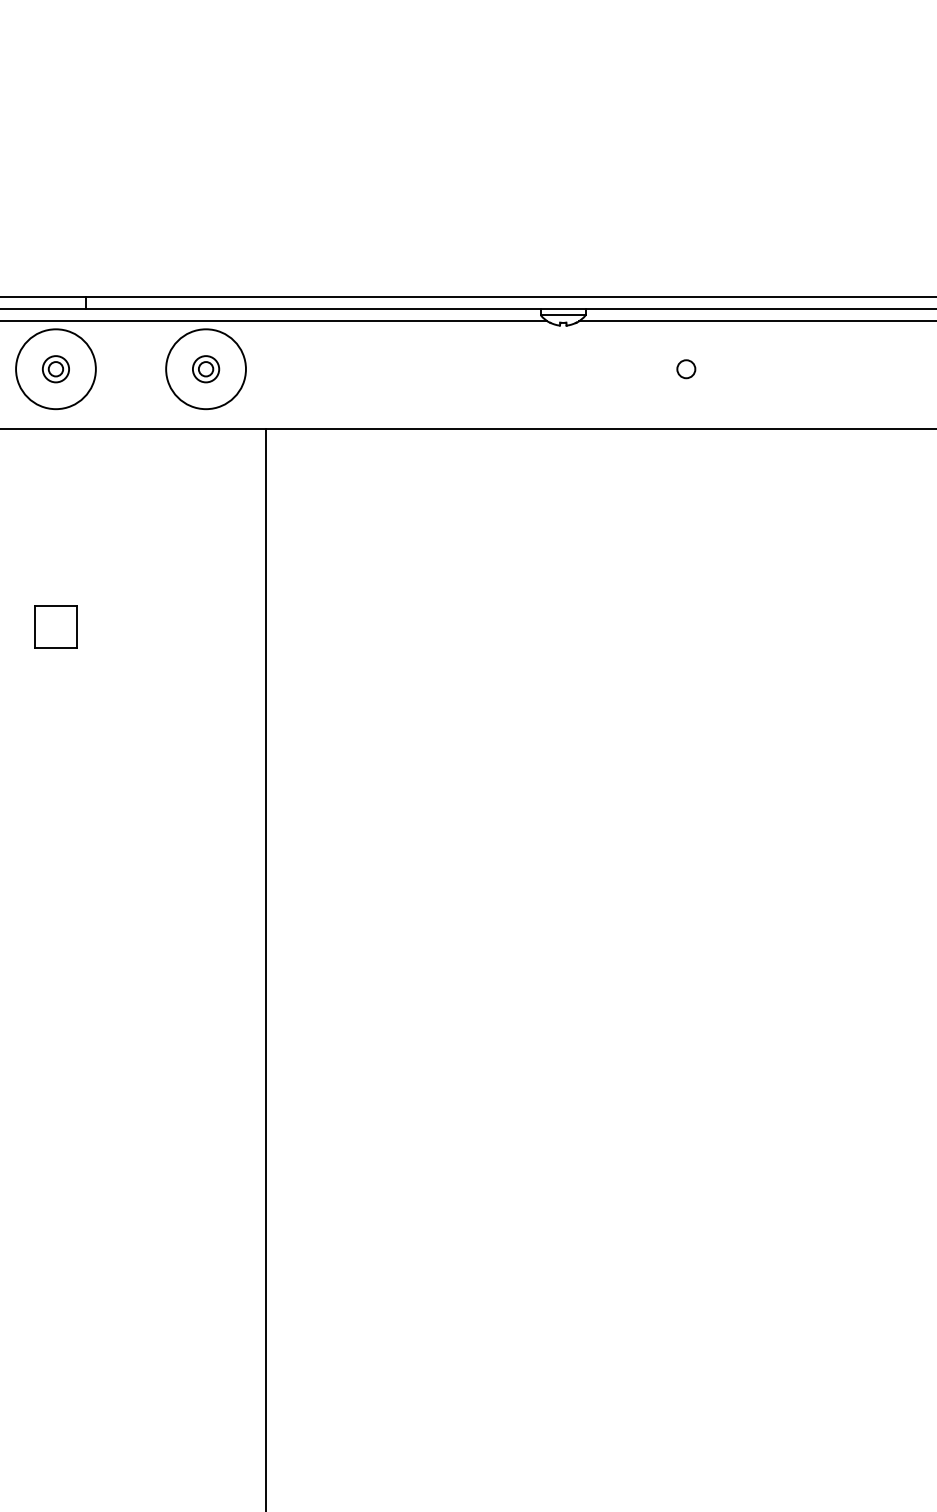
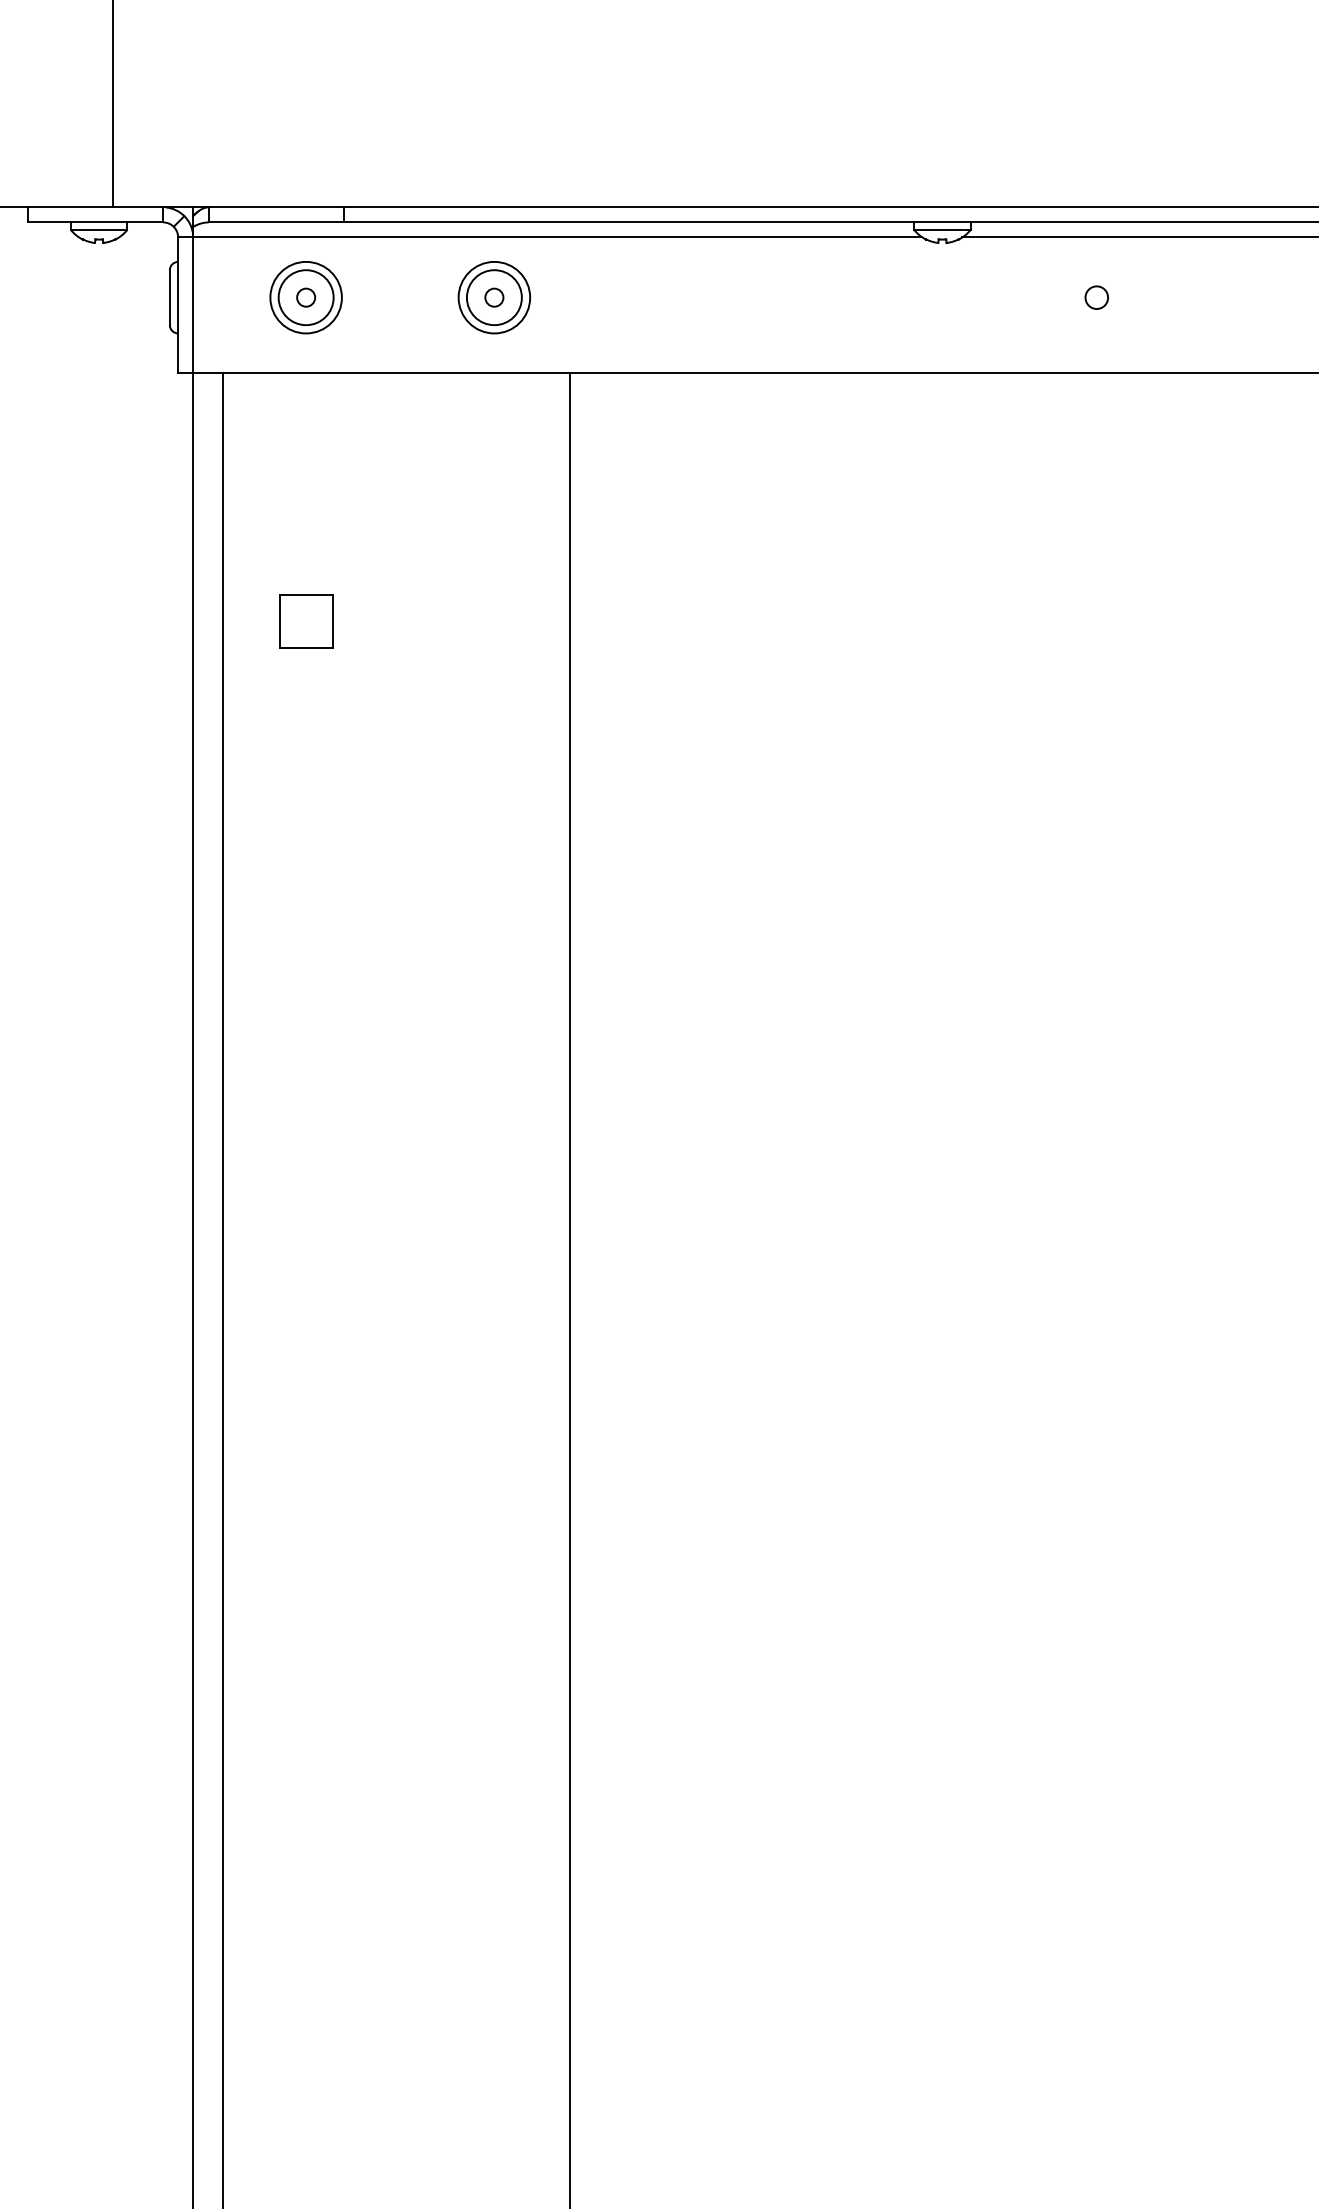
circle: (55, 369) -> (305, 297), size x0.71
circle: (55, 369) -> (305, 297), size x1.67
circle: (205, 369) -> (493, 297), size x1.67
circle: (206, 369) -> (494, 297), size x0.71

